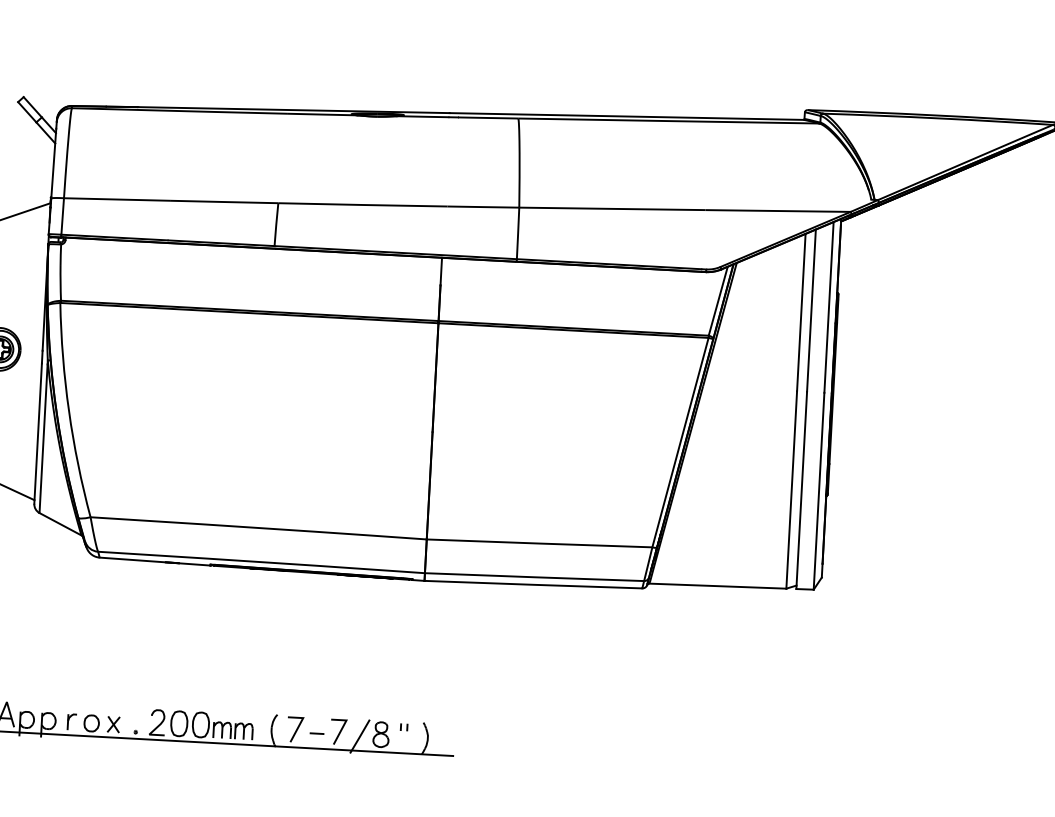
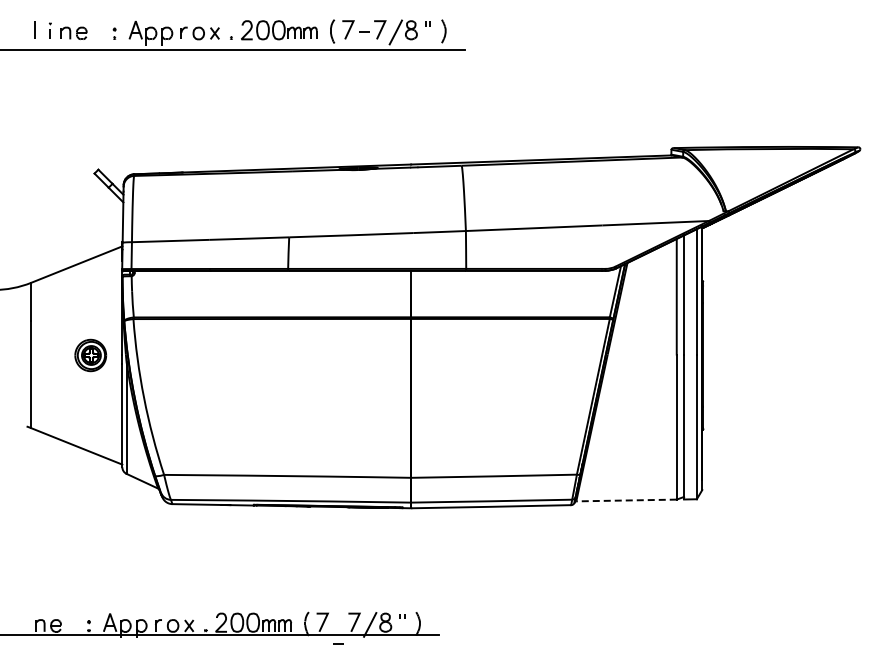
line: (717, 586) -> (626, 500), solid -> dashed
line: (316, 732) -> (338, 643), moved

